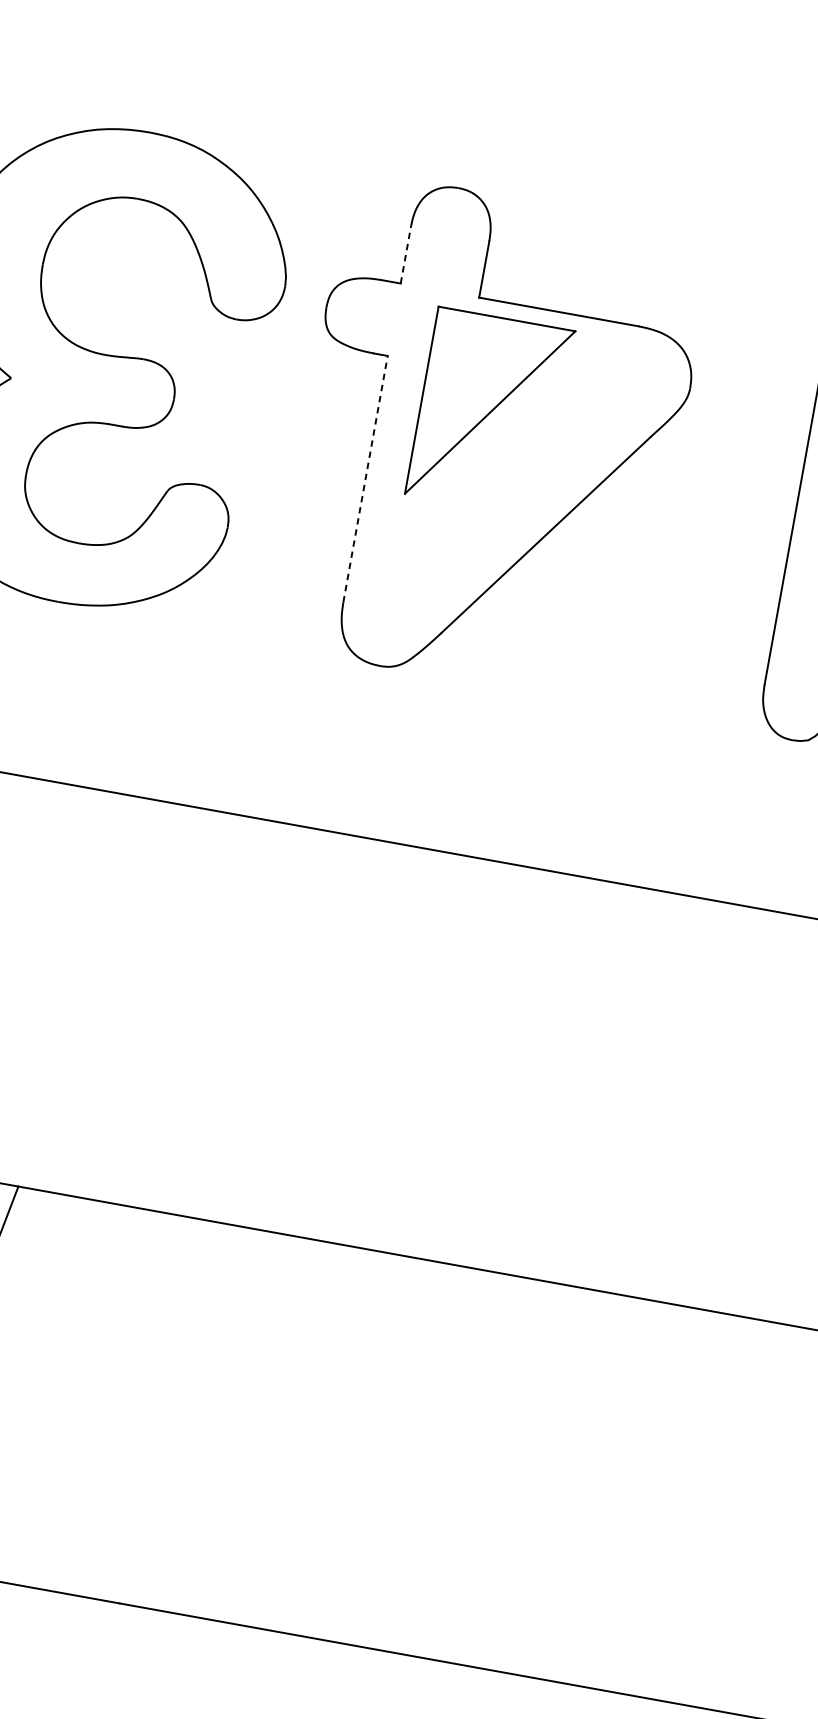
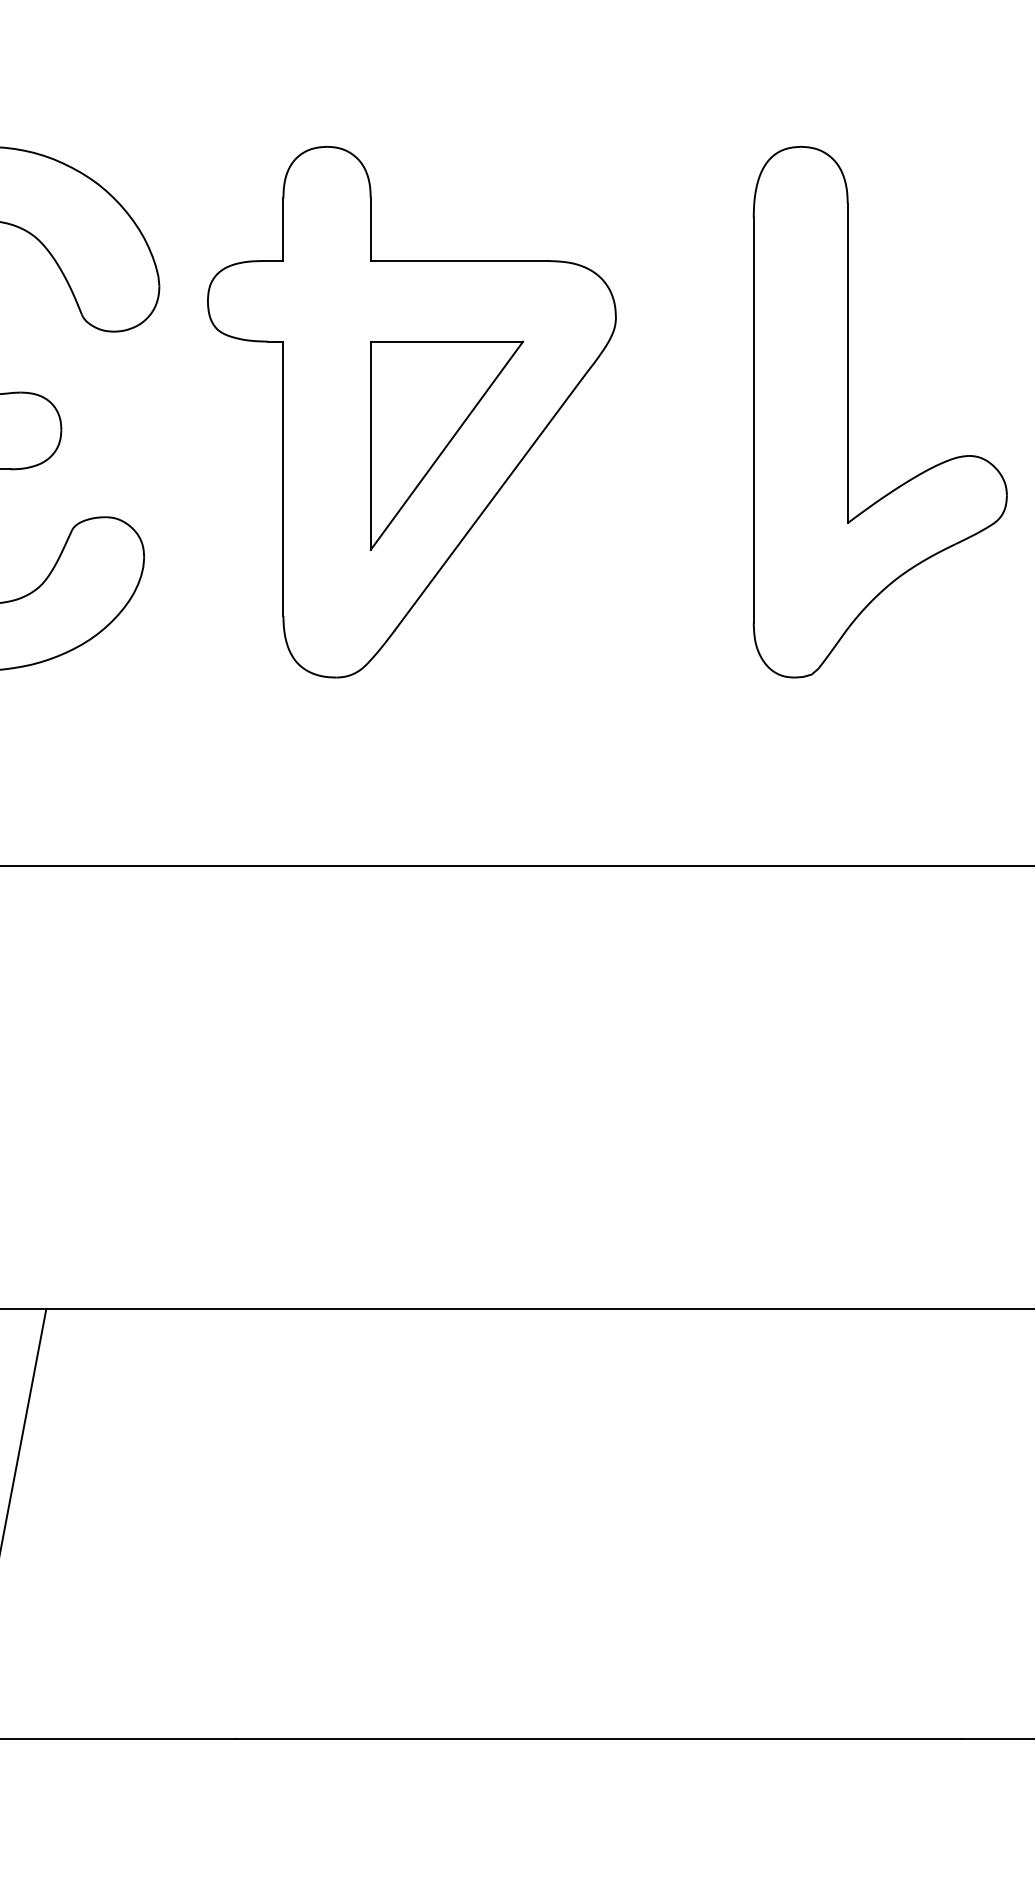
line: (405, 255) -> (283, 229), dashed -> solid
part: (489, 412) -> (446, 445), moved
line: (365, 478) -> (283, 478), dashed -> solid

